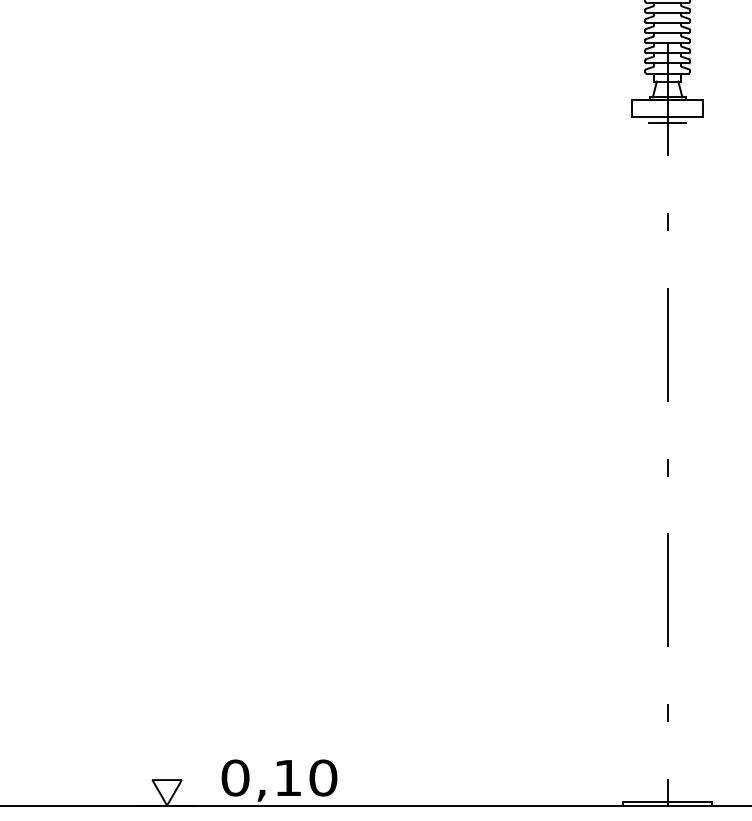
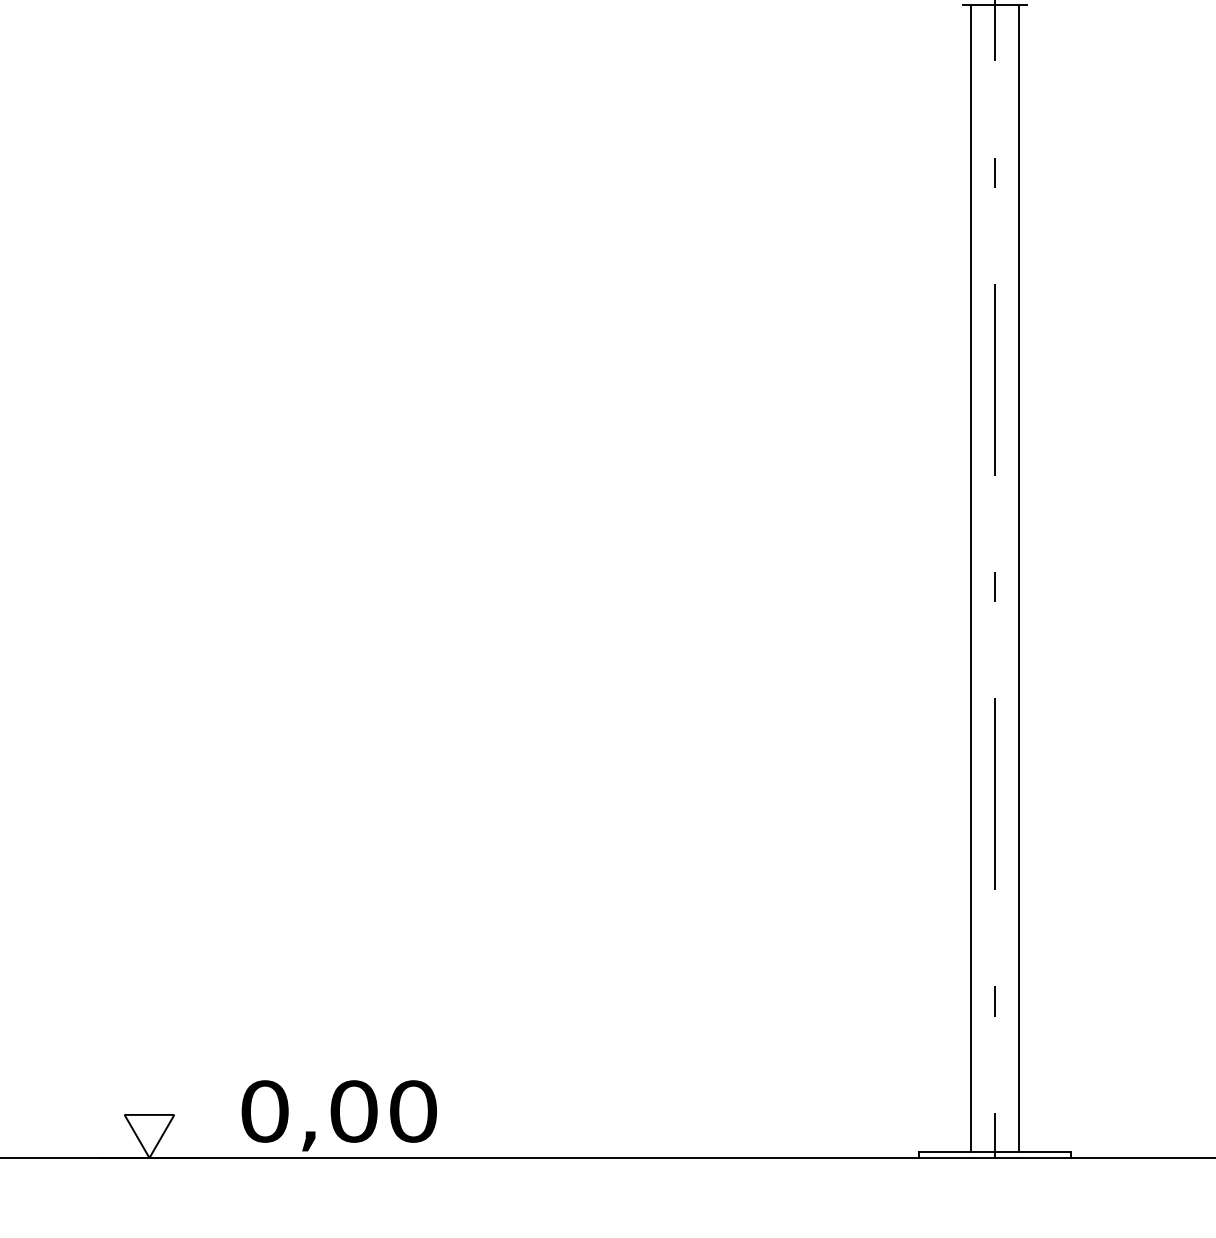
line: (653, 462) -> (971, 578), added
line: (681, 462) -> (1018, 578), added
text: (288, 777) -> (354, 1110), 0,10 -> 0,00

